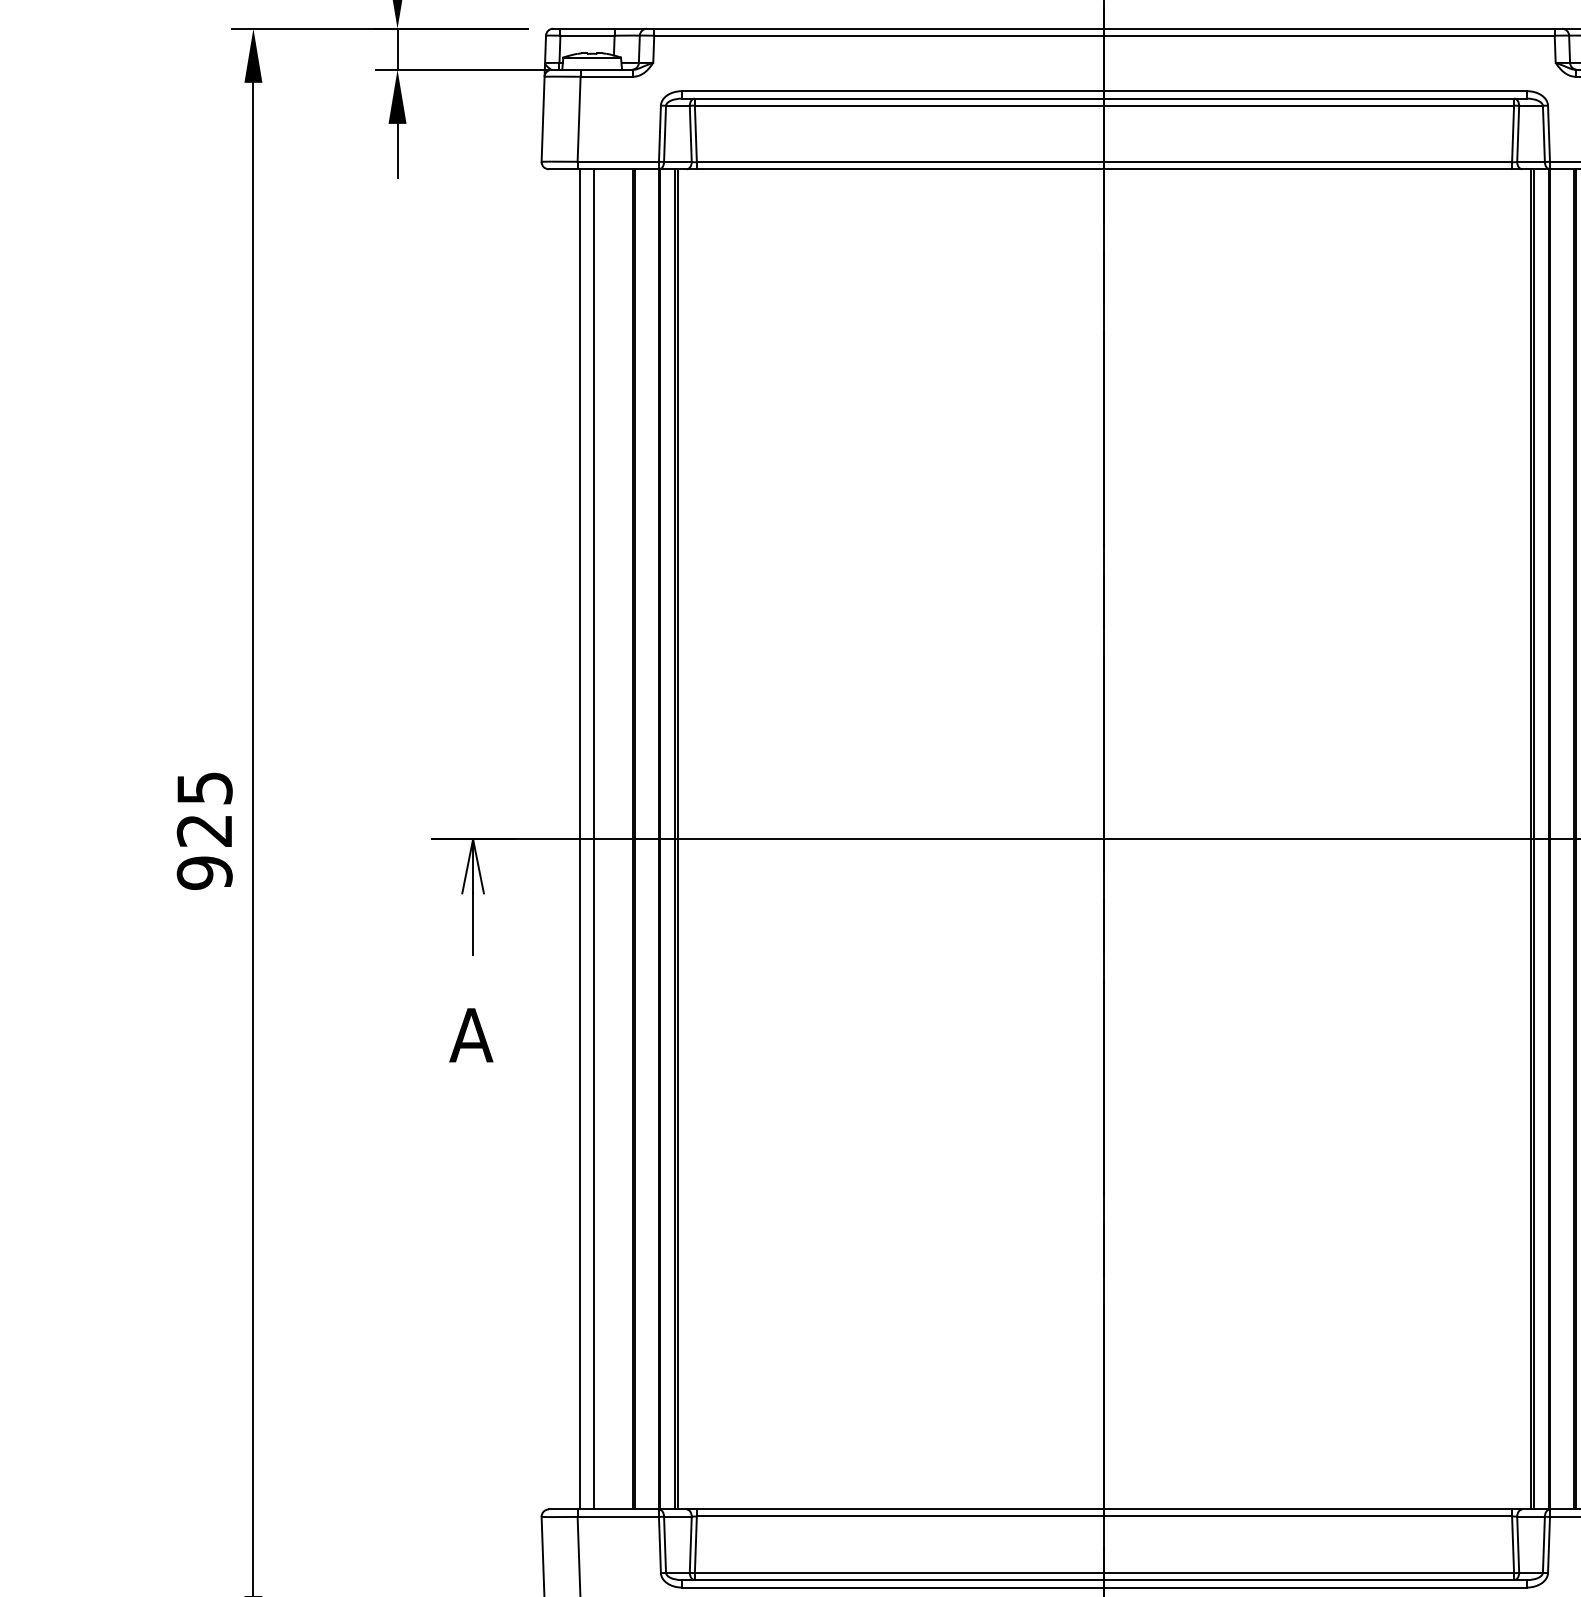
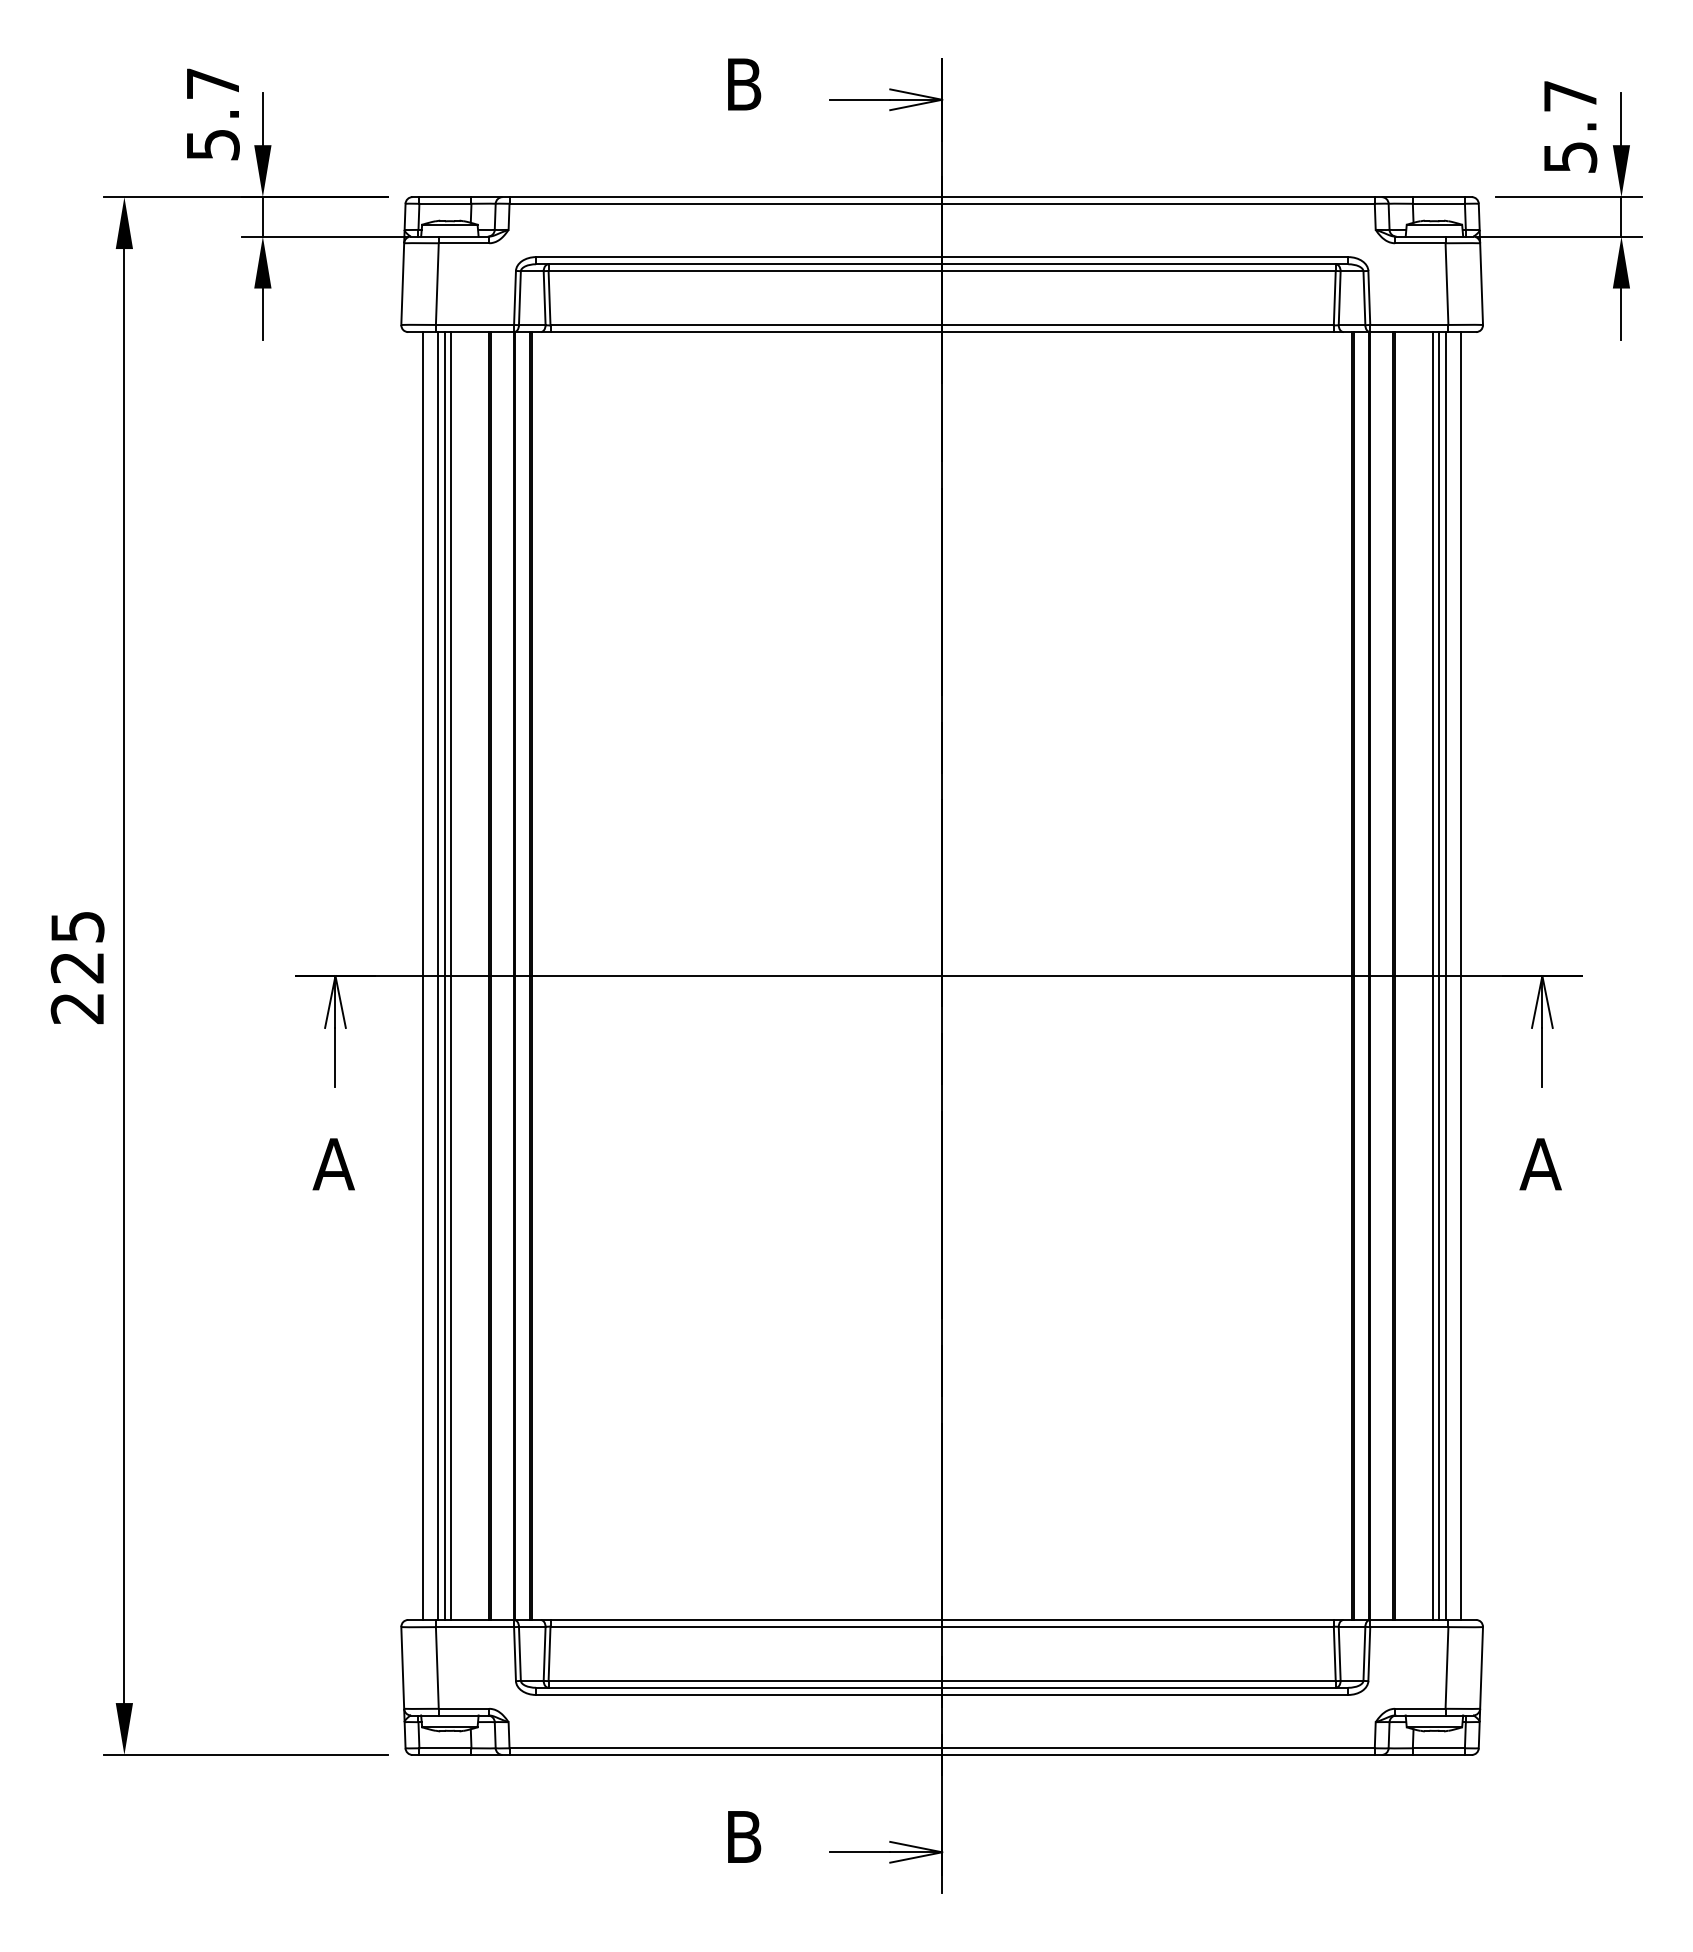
line: (563, 838) -> (422, 975), added
line: (586, 838) -> (444, 975), added
text: (204, 873) -> (77, 1008), 925 -> 225

